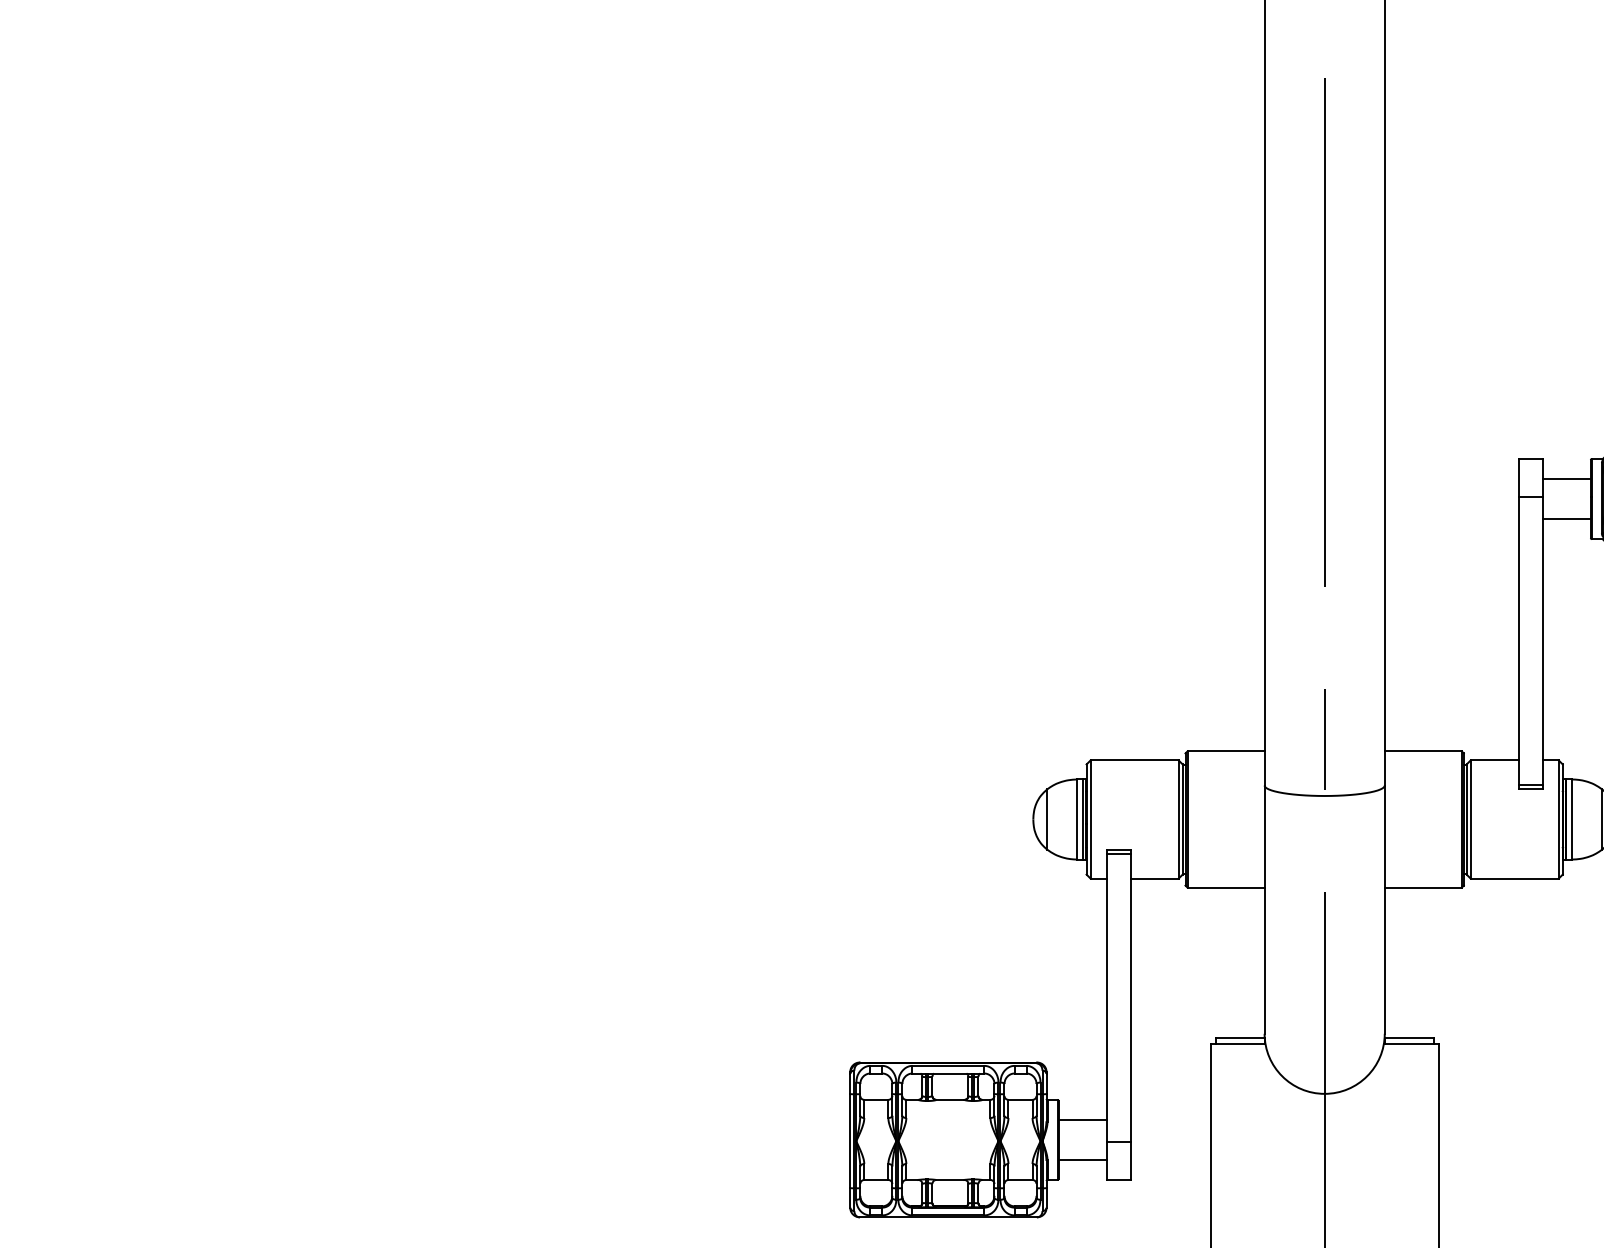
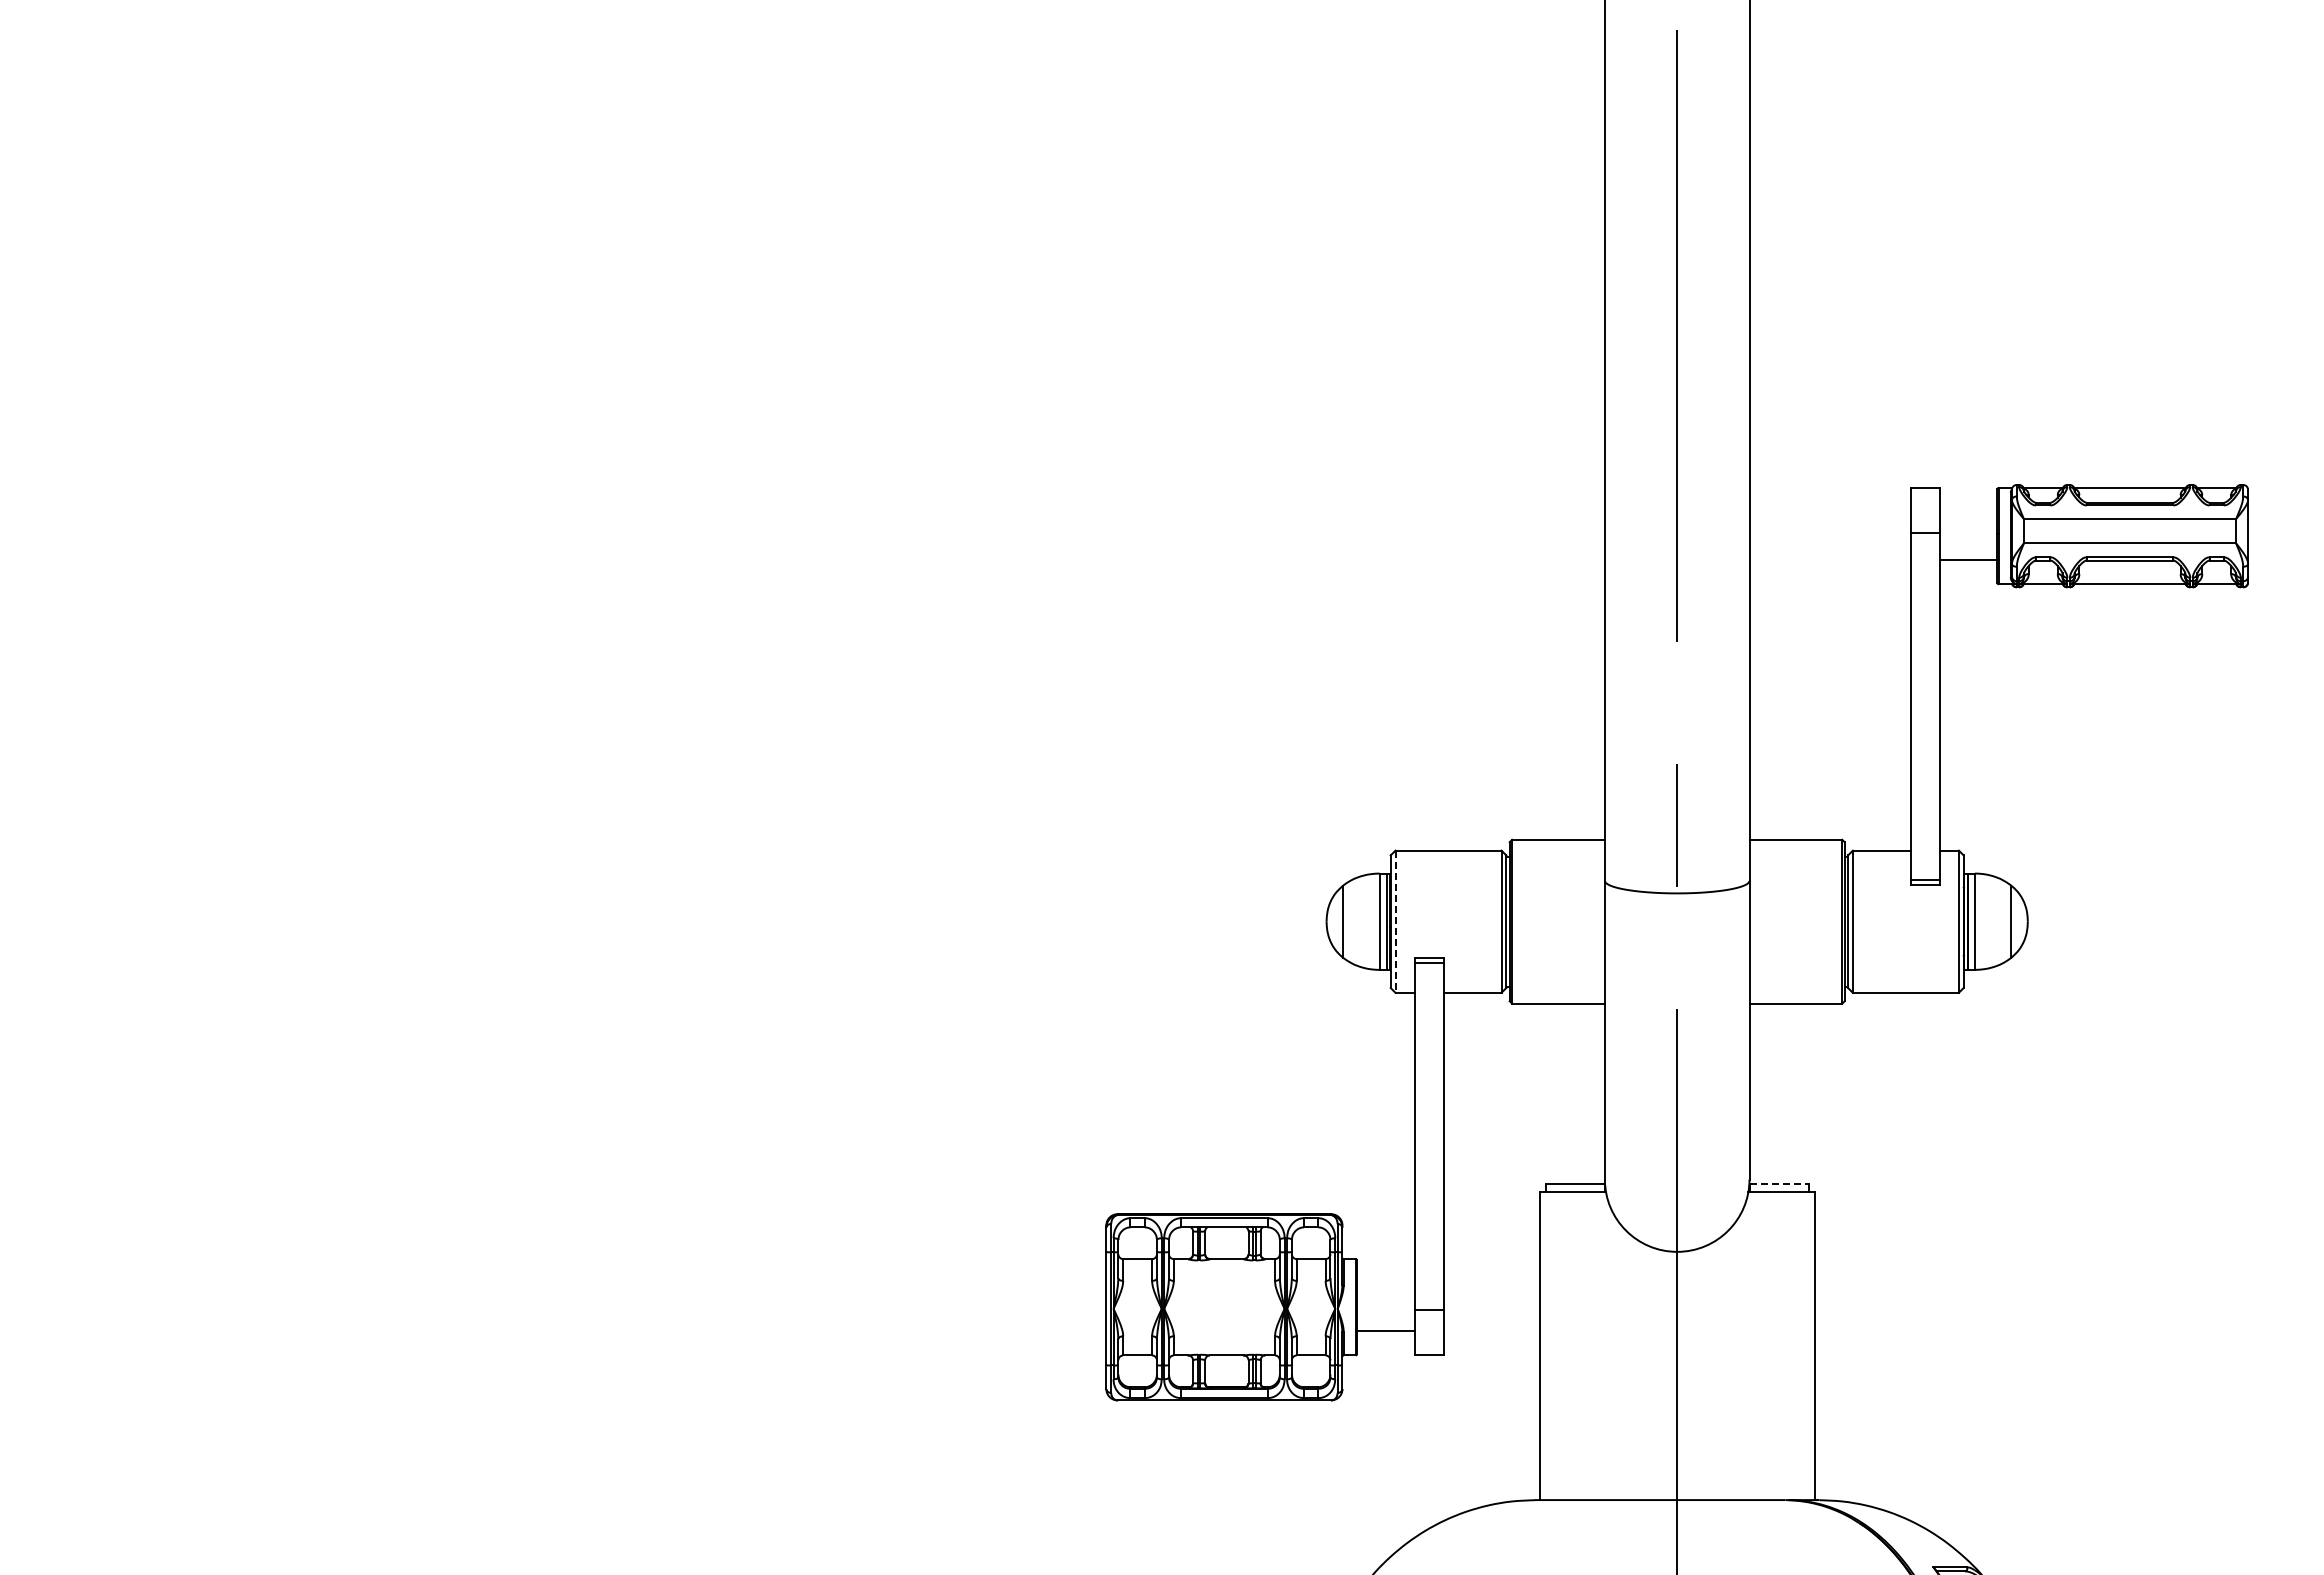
line: (1566, 479) -> (1968, 512), removed
line: (1090, 820) -> (1395, 922), solid -> dashed
line: (1409, 1037) -> (1779, 1184), solid -> dashed
line: (1082, 1120) -> (1385, 1283), removed

